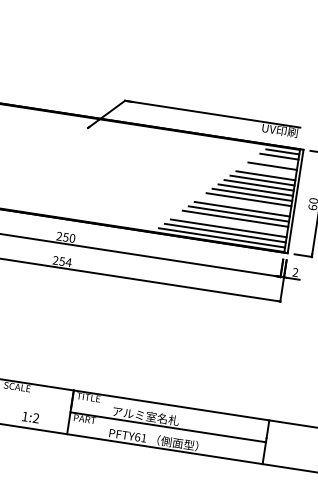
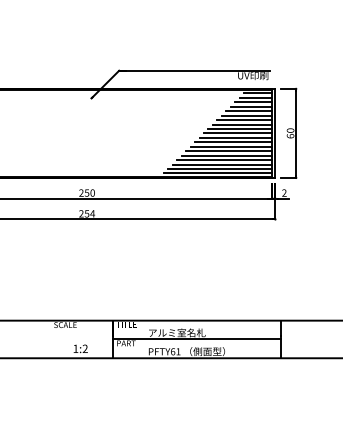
line: (275, 161) -> (253, 102), added
line: (269, 171) -> (249, 111), added
line: (245, 204) -> (233, 142), added
line: (231, 223) -> (224, 160), added

